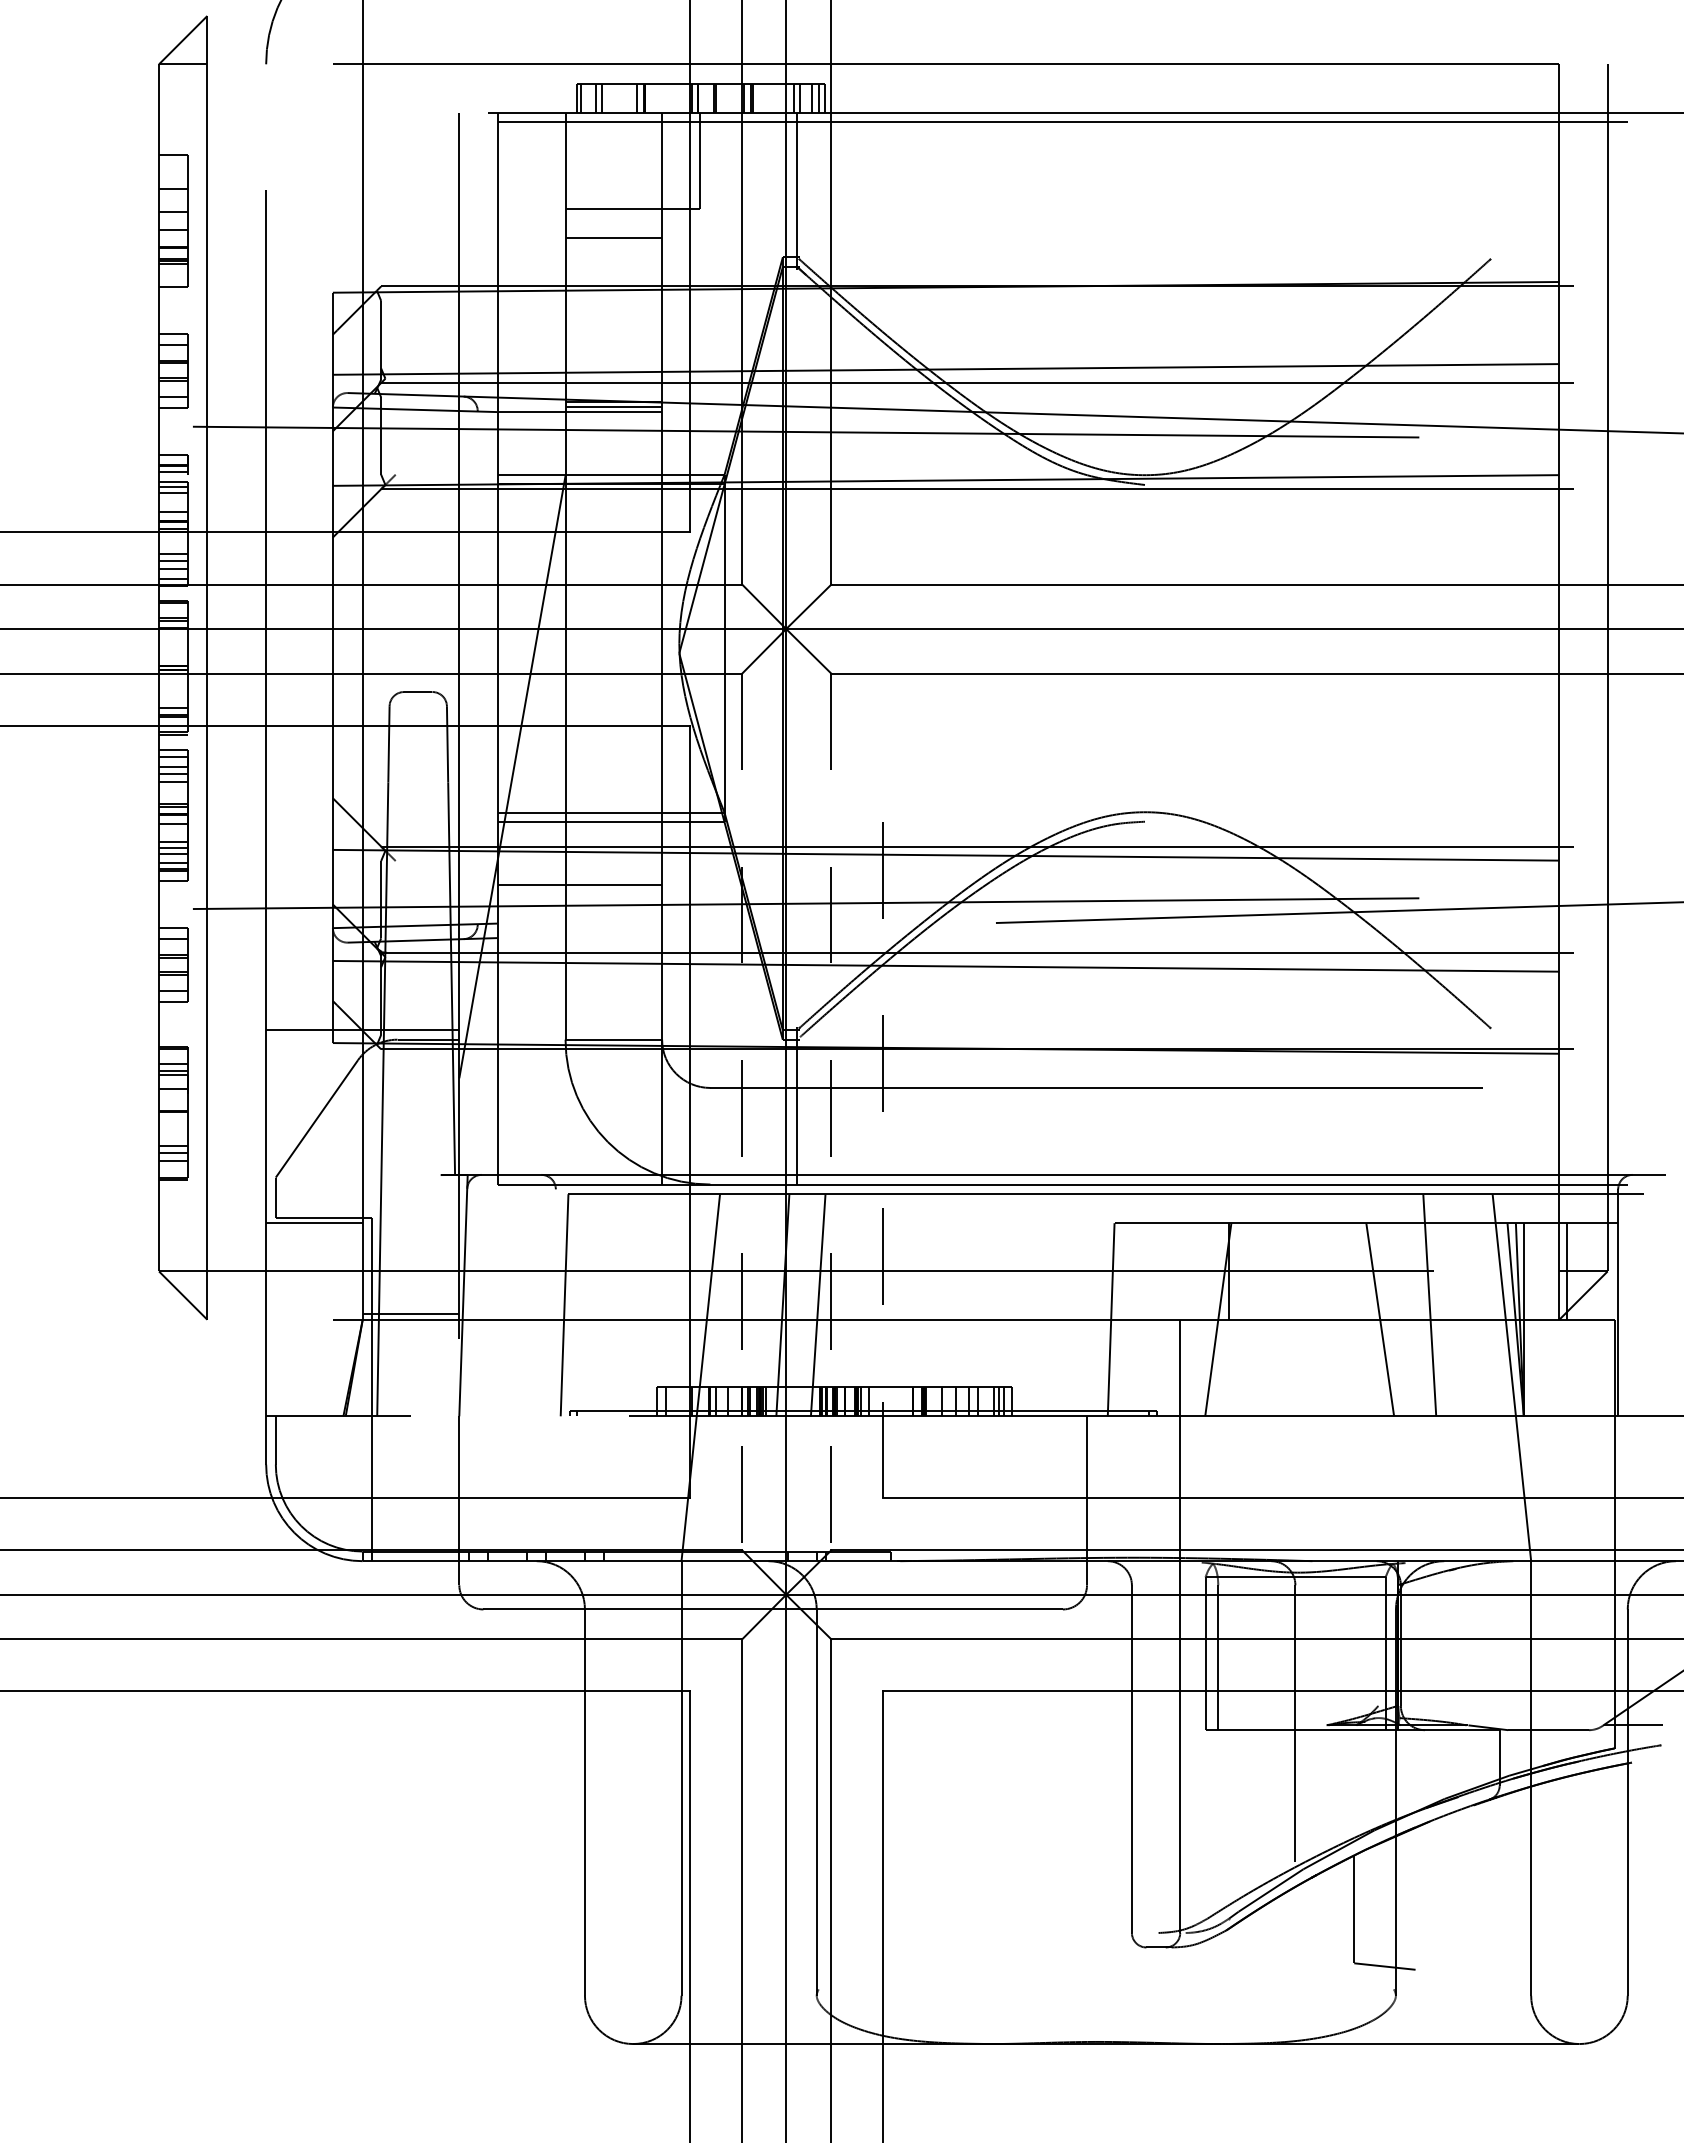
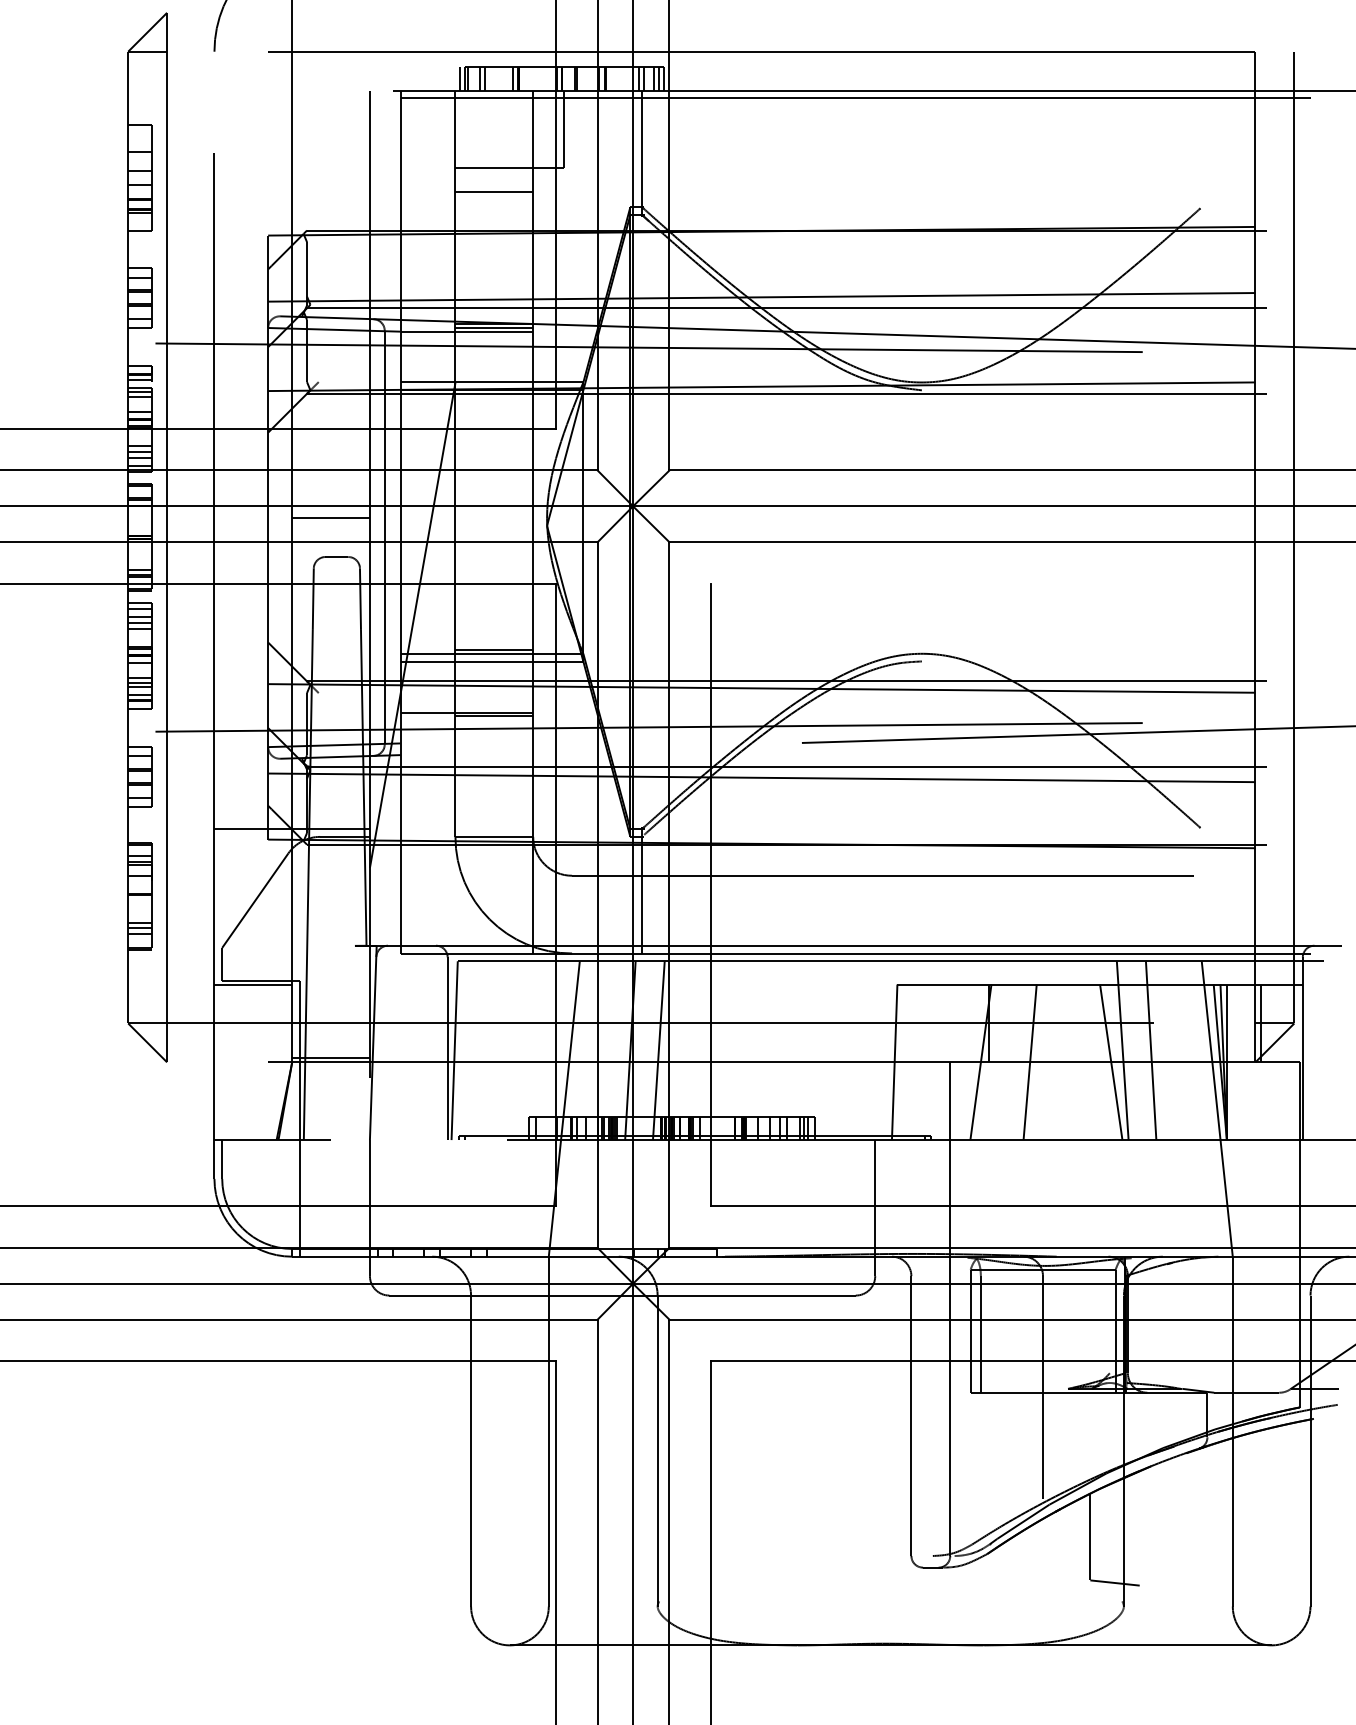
line: (570, 97) -> (459, 78), added
line: (410, 643) -> (330, 517), added
line: (477, 667) -> (384, 537), added
line: (613, 807) -> (494, 649), added
line: (613, 890) -> (494, 716), added
line: (883, 1111) -> (711, 894), dashed -> solid
line: (742, 1112) -> (597, 895), dashed -> solid
line: (831, 1112) -> (669, 895), dashed -> solid
line: (555, 1302) -> (447, 1048), added
line: (1394, 1305) -> (1122, 1050), added
line: (1279, 1319) -> (1030, 1062), added

